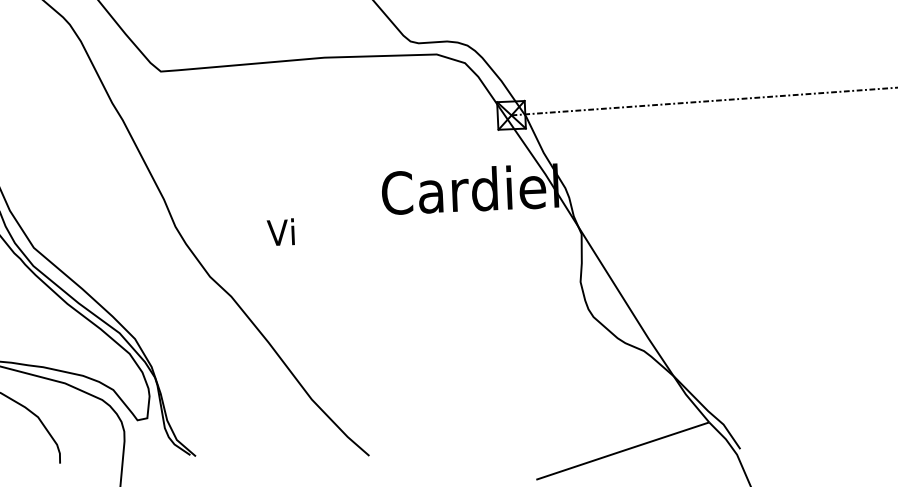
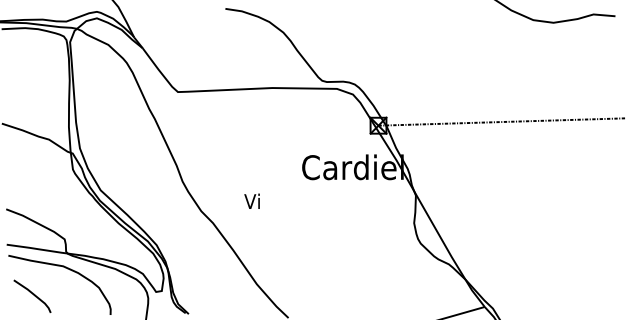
text: (279, 230) -> (251, 200), moved

